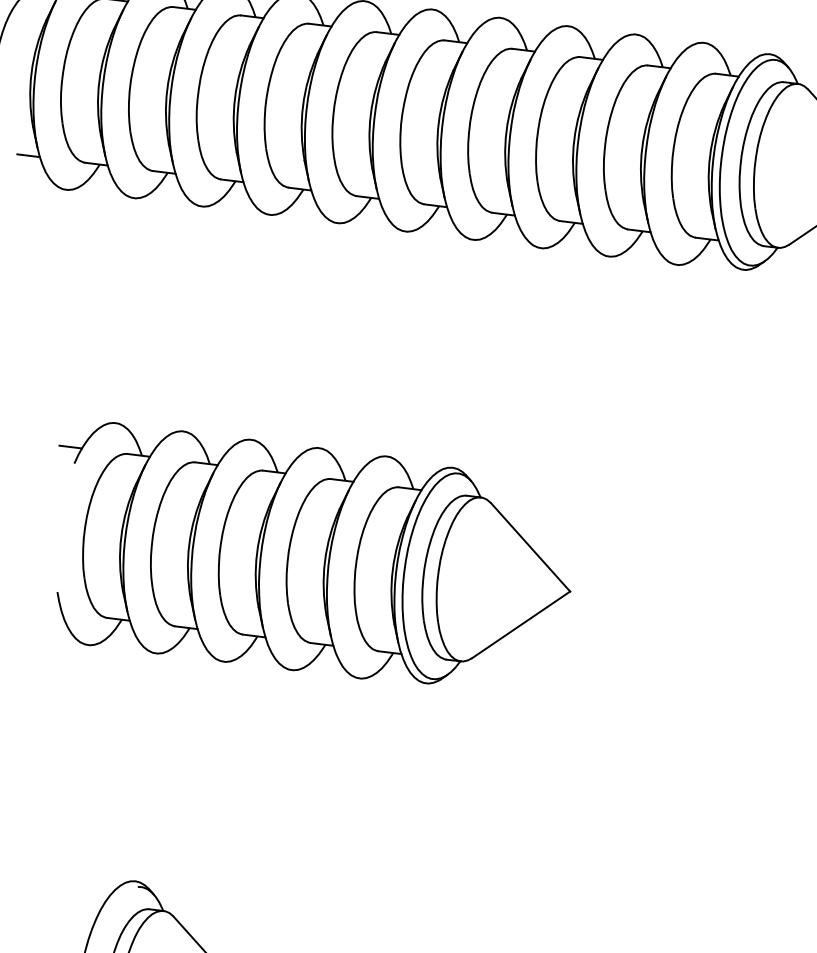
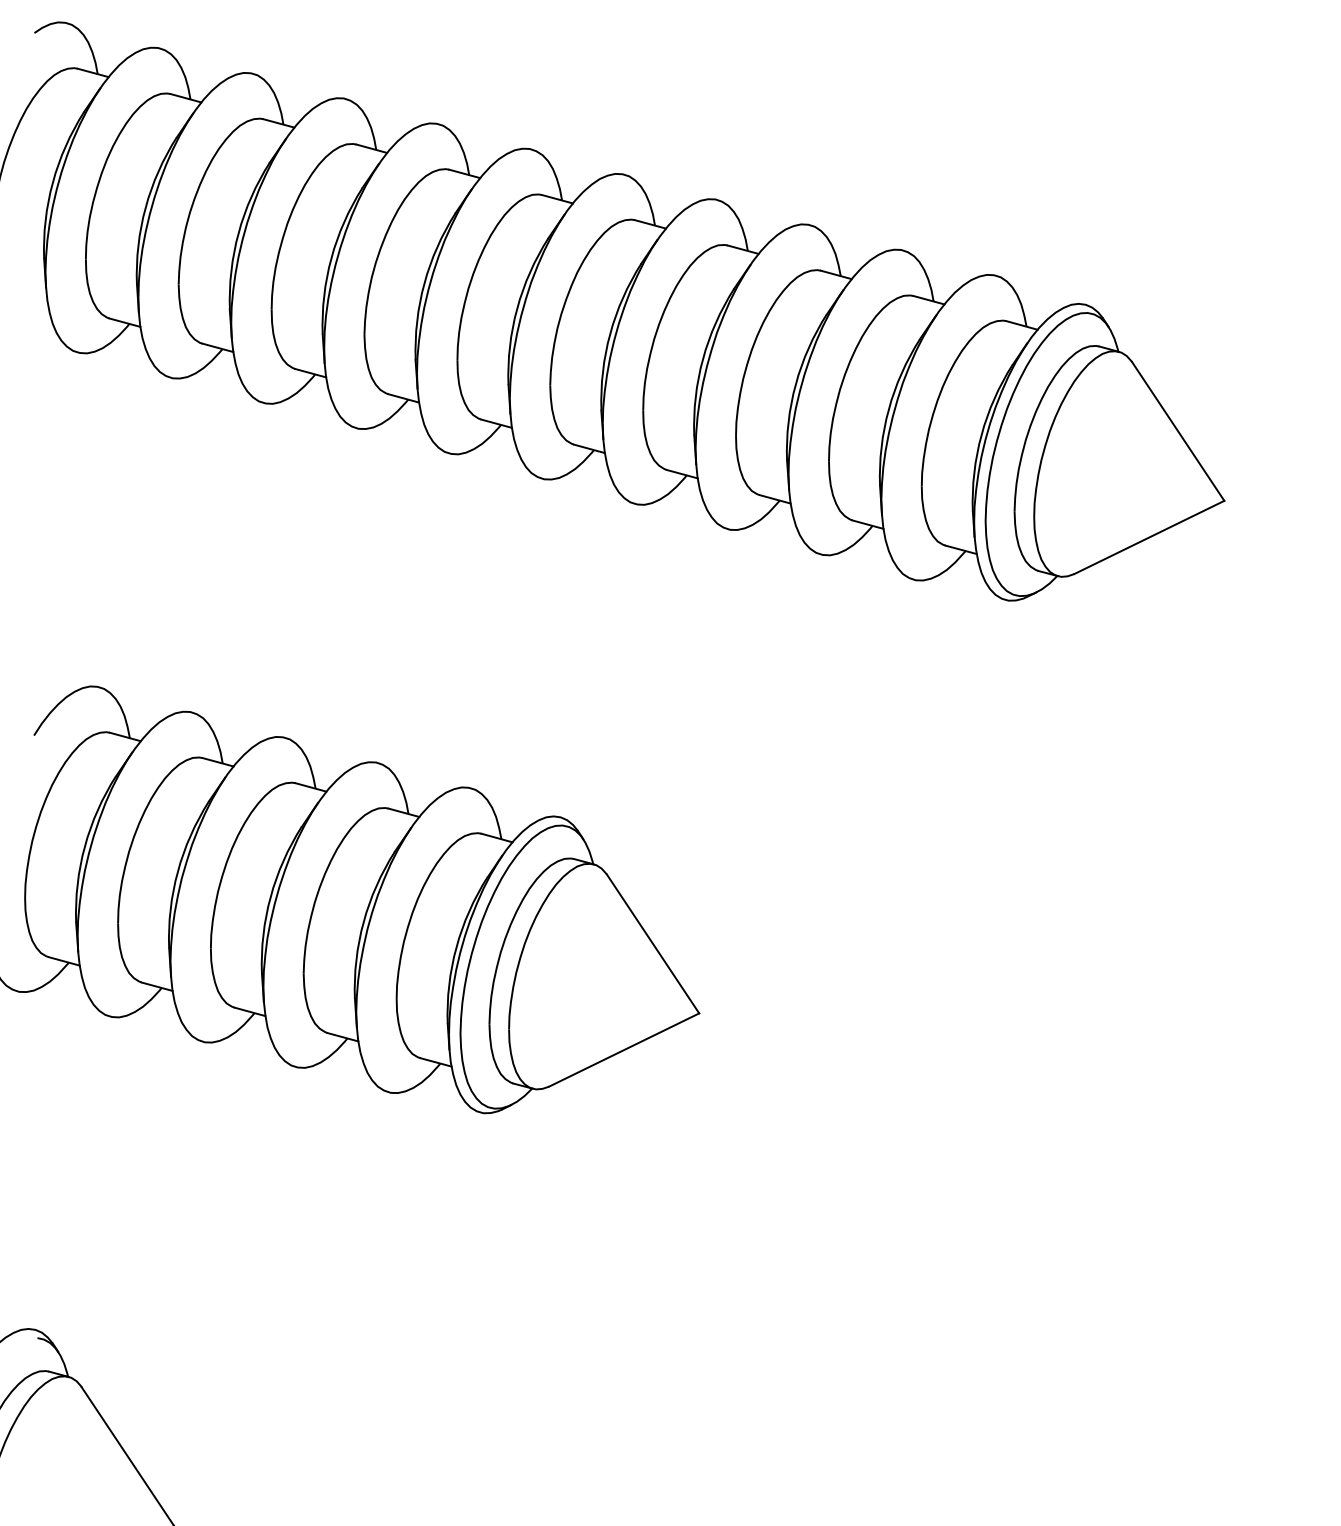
line: (28, 155) -> (31, 297), removed
line: (70, 446) -> (31, 711), removed

